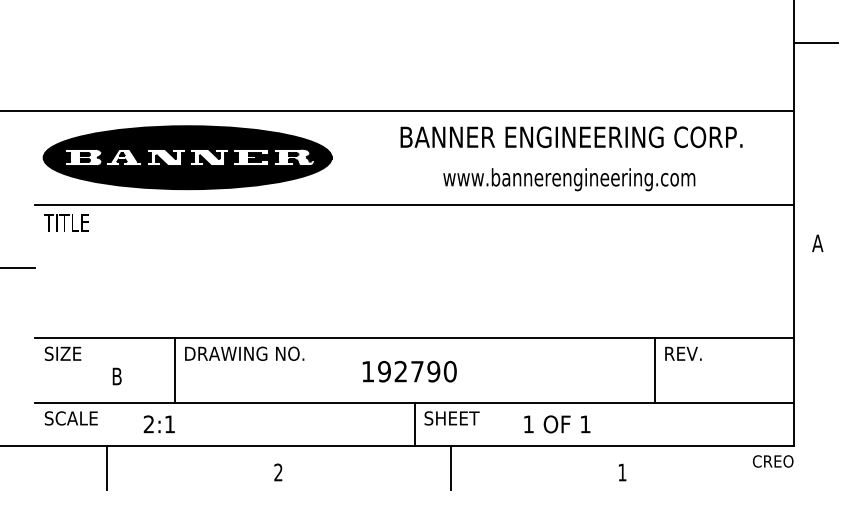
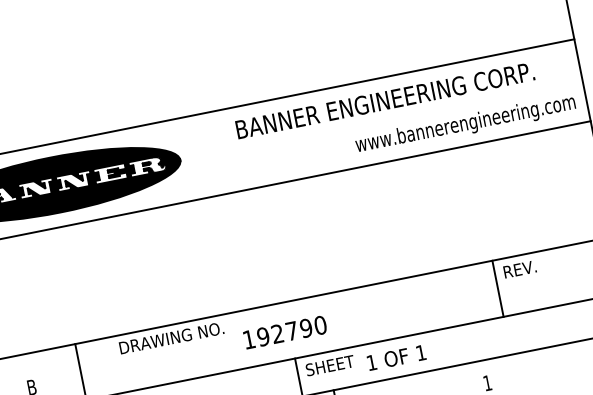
text: (569, 179) -> (465, 124), moved
text: (244, 353) -> (171, 337), moved
text: (557, 424) -> (396, 357), moved

